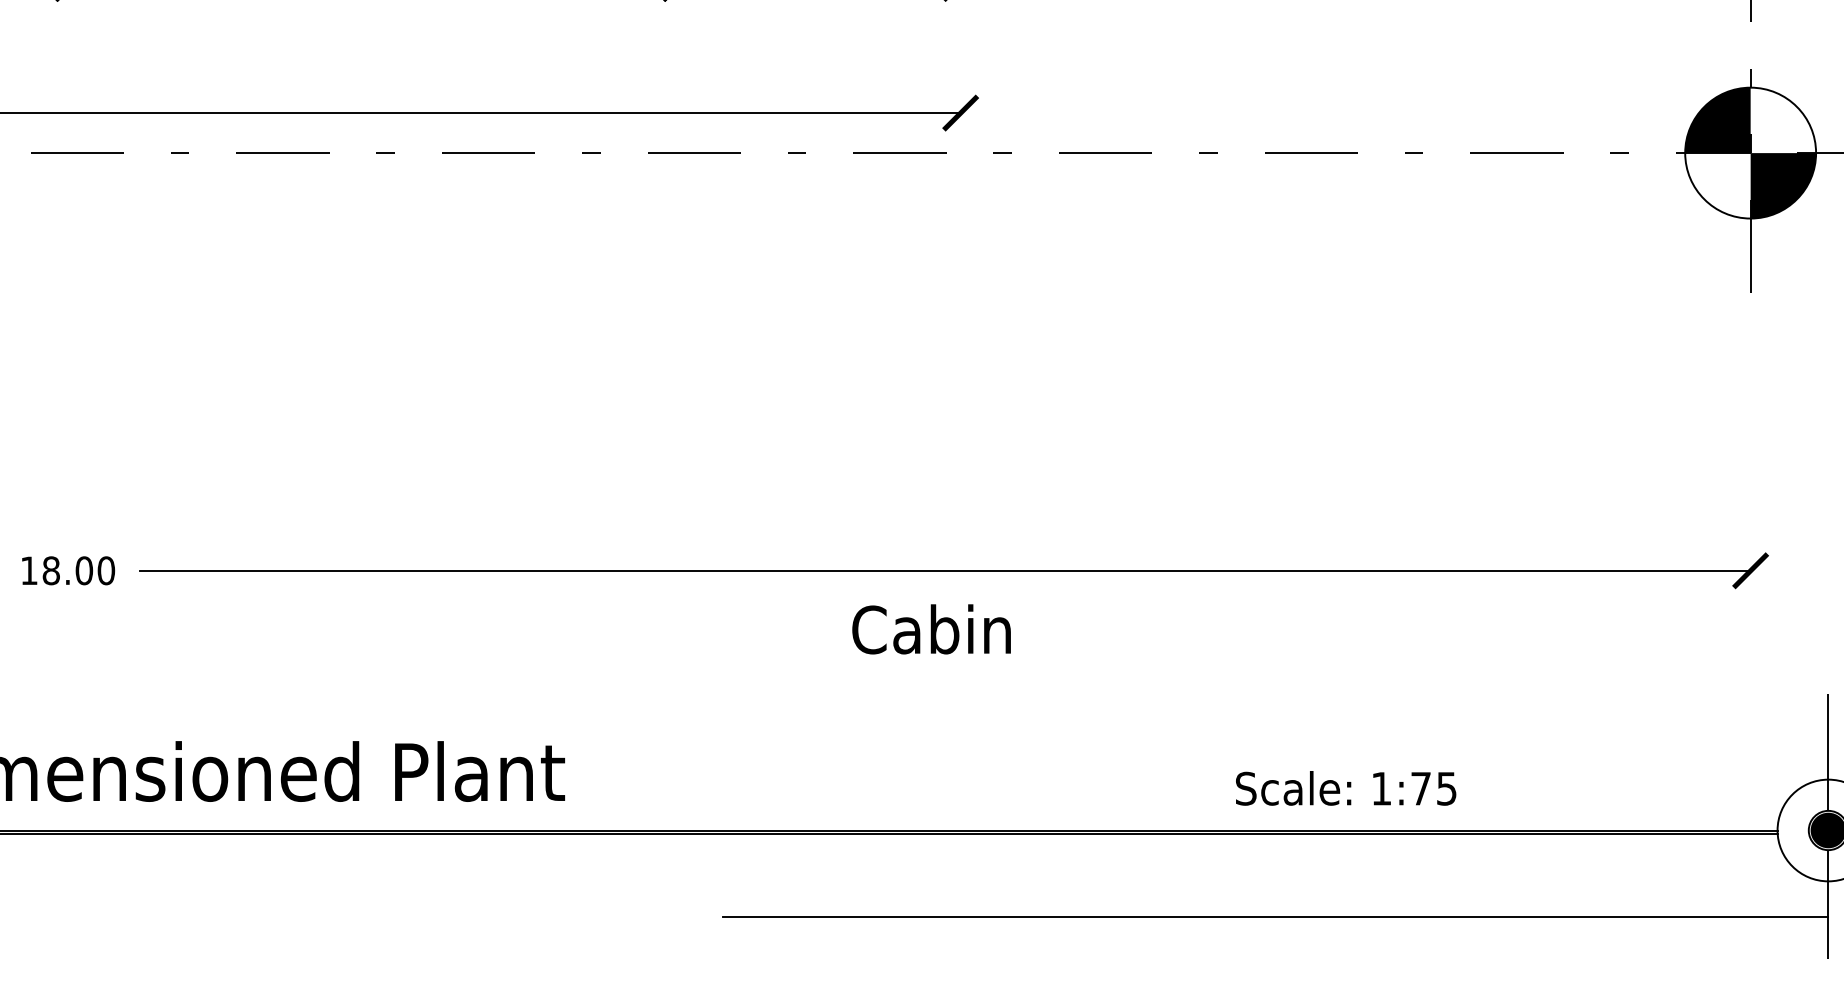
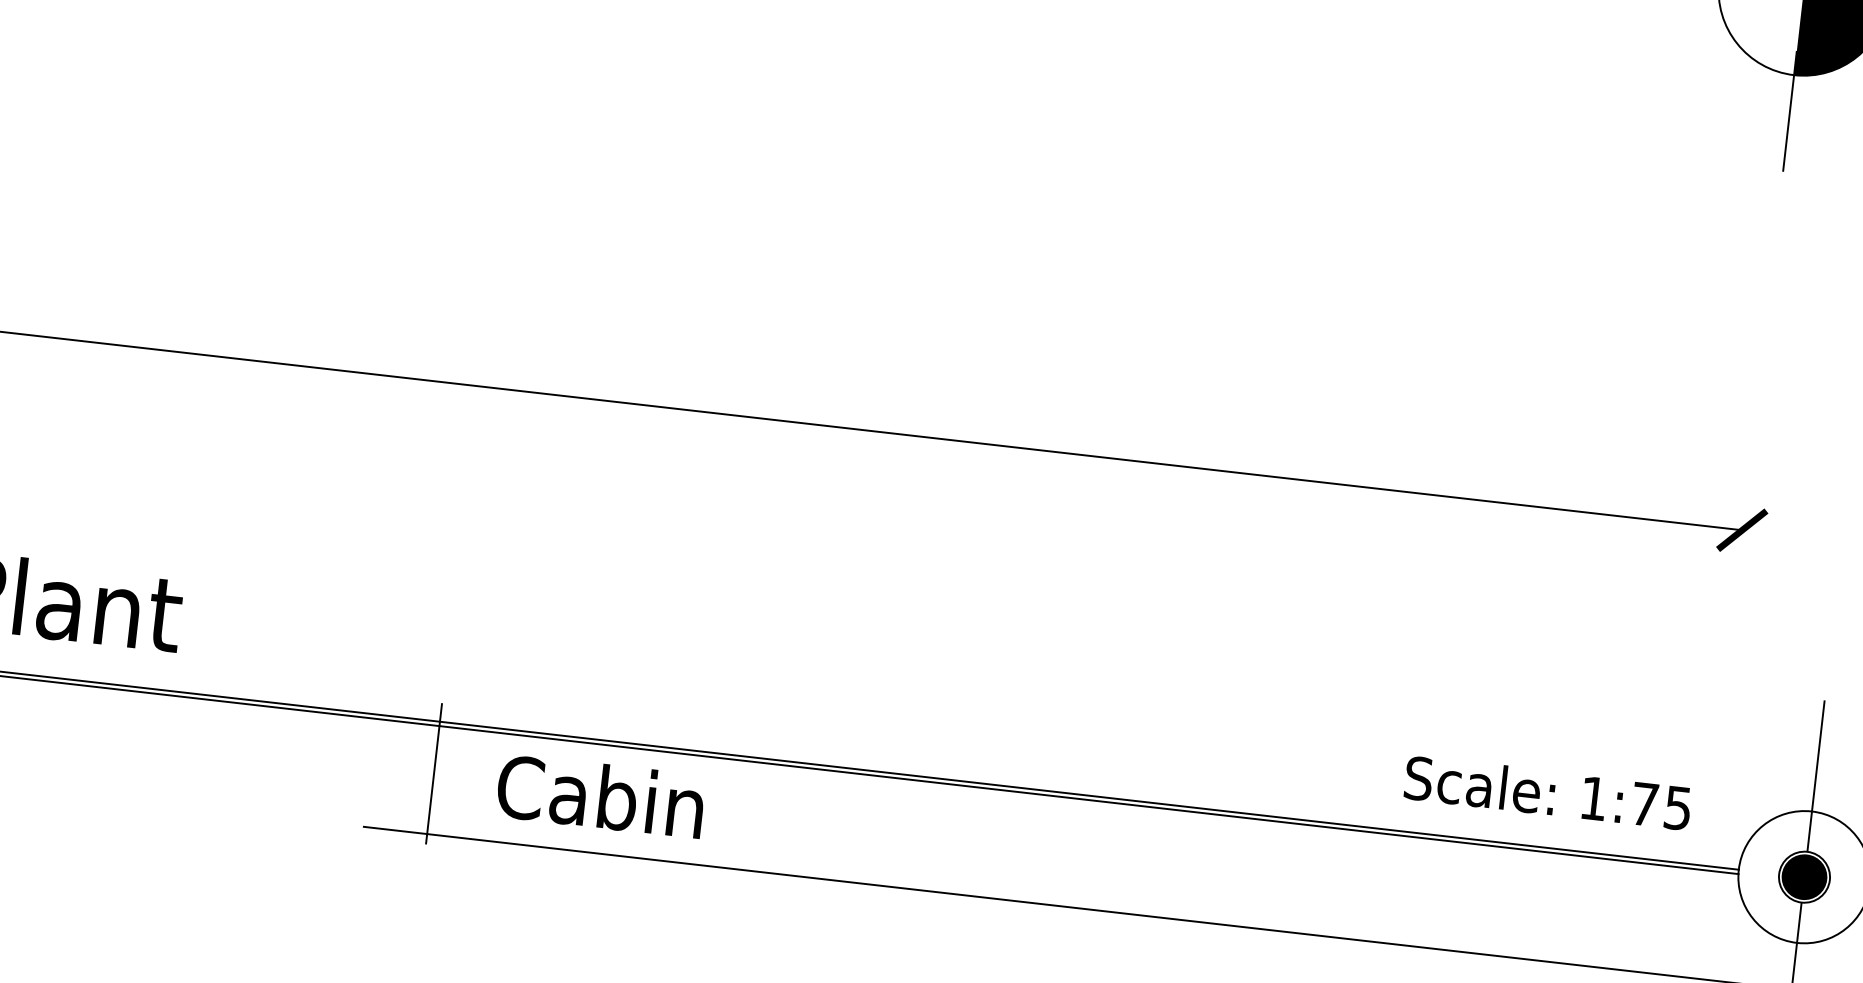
text: (931, 629) -> (600, 796), moved
text: (1346, 788) -> (1548, 793), moved
line: (772, 870) -> (434, 773), added

